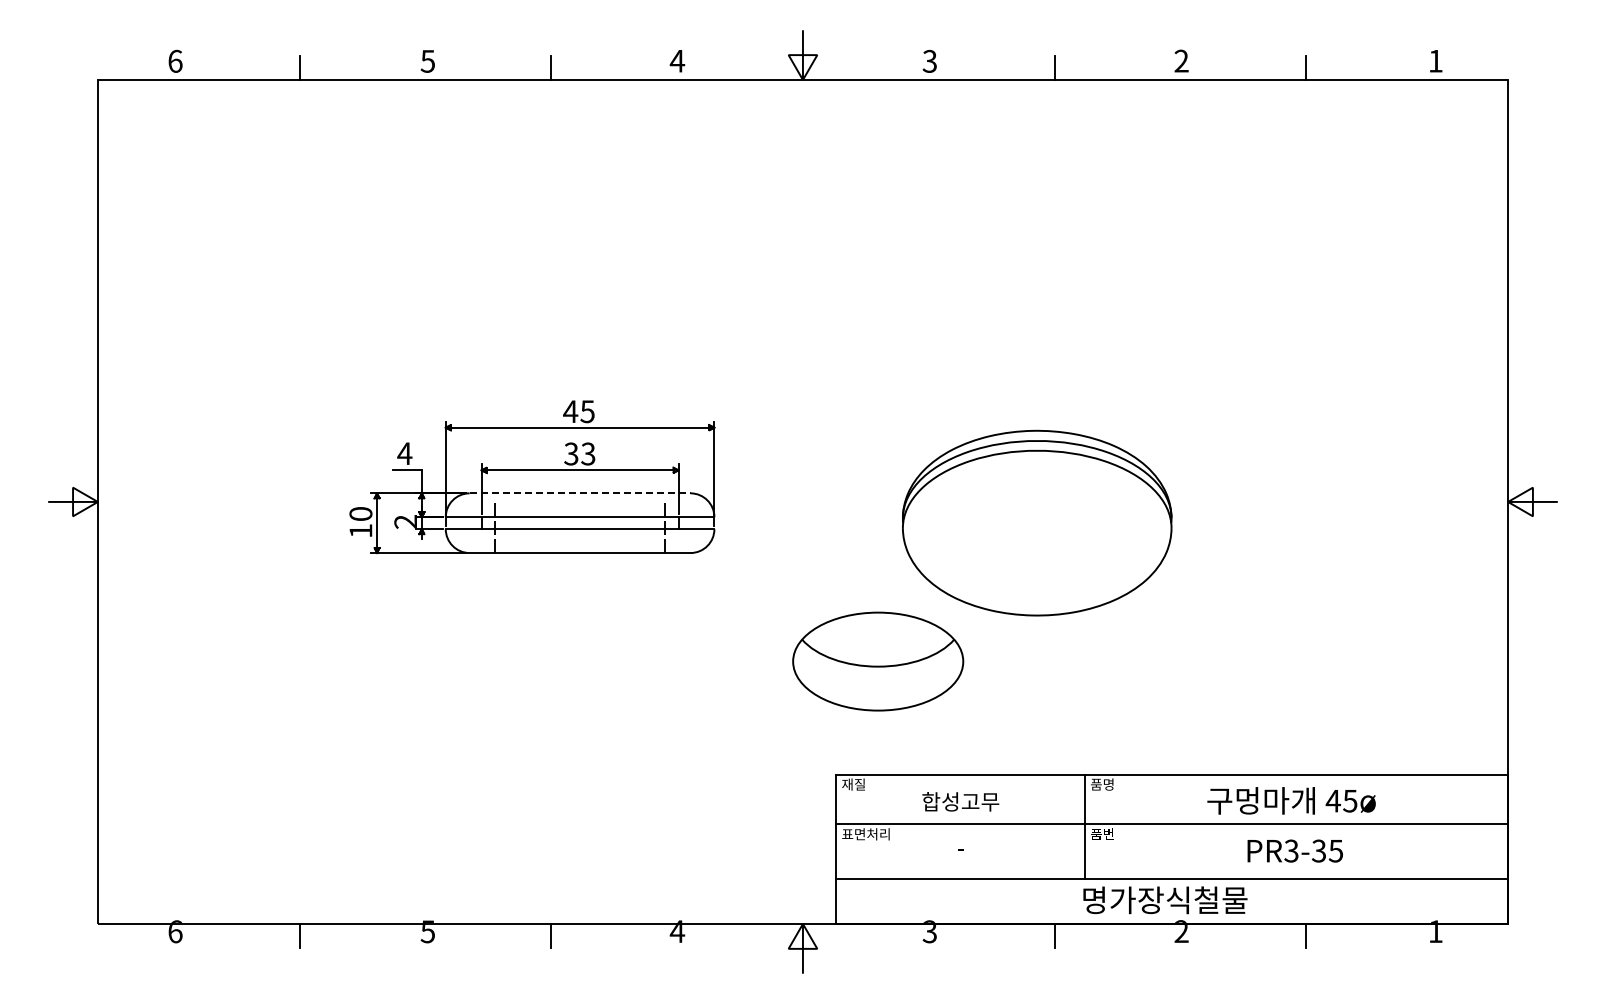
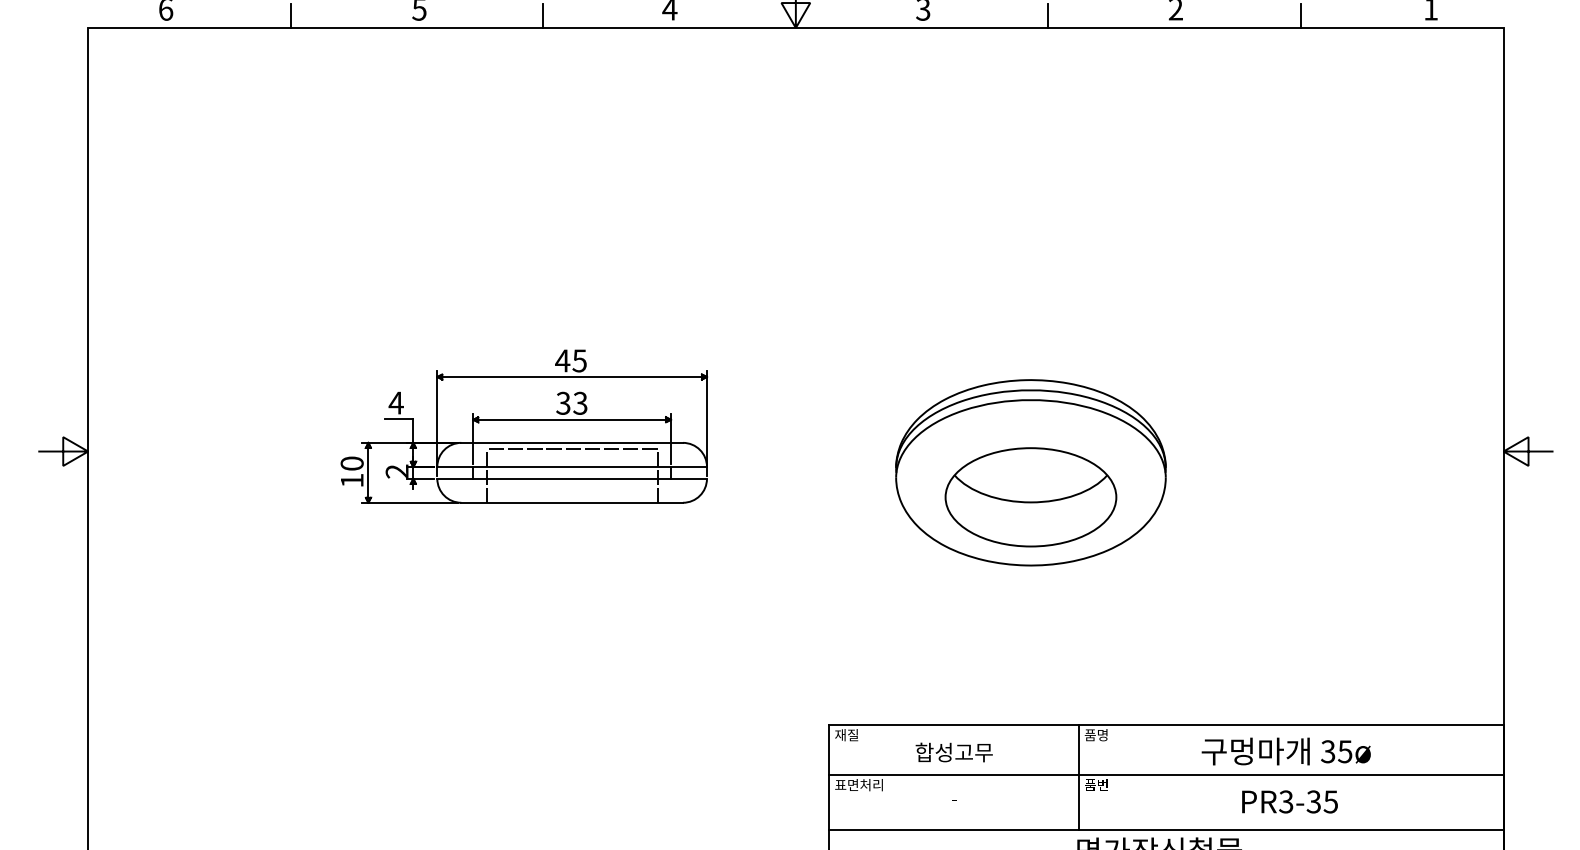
line: (580, 493) -> (572, 443), dashed -> solid
line: (580, 499) -> (572, 449), added
part: (878, 661) -> (1031, 497), moved
text: (1332, 800) -> (1327, 751), 45ø -> 35ø

